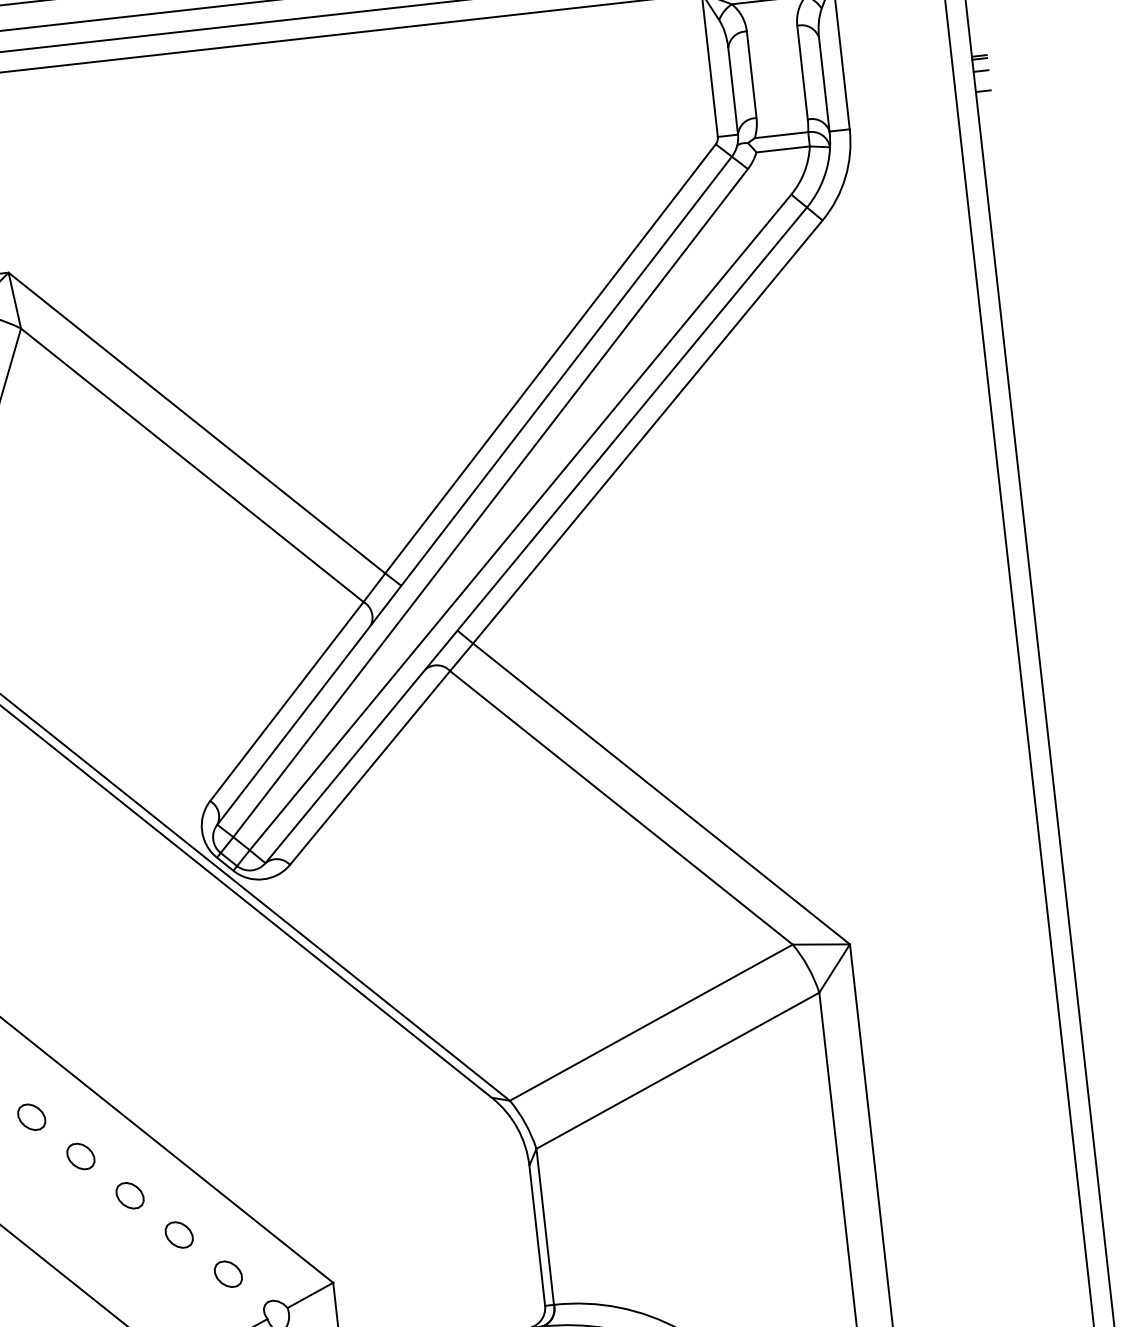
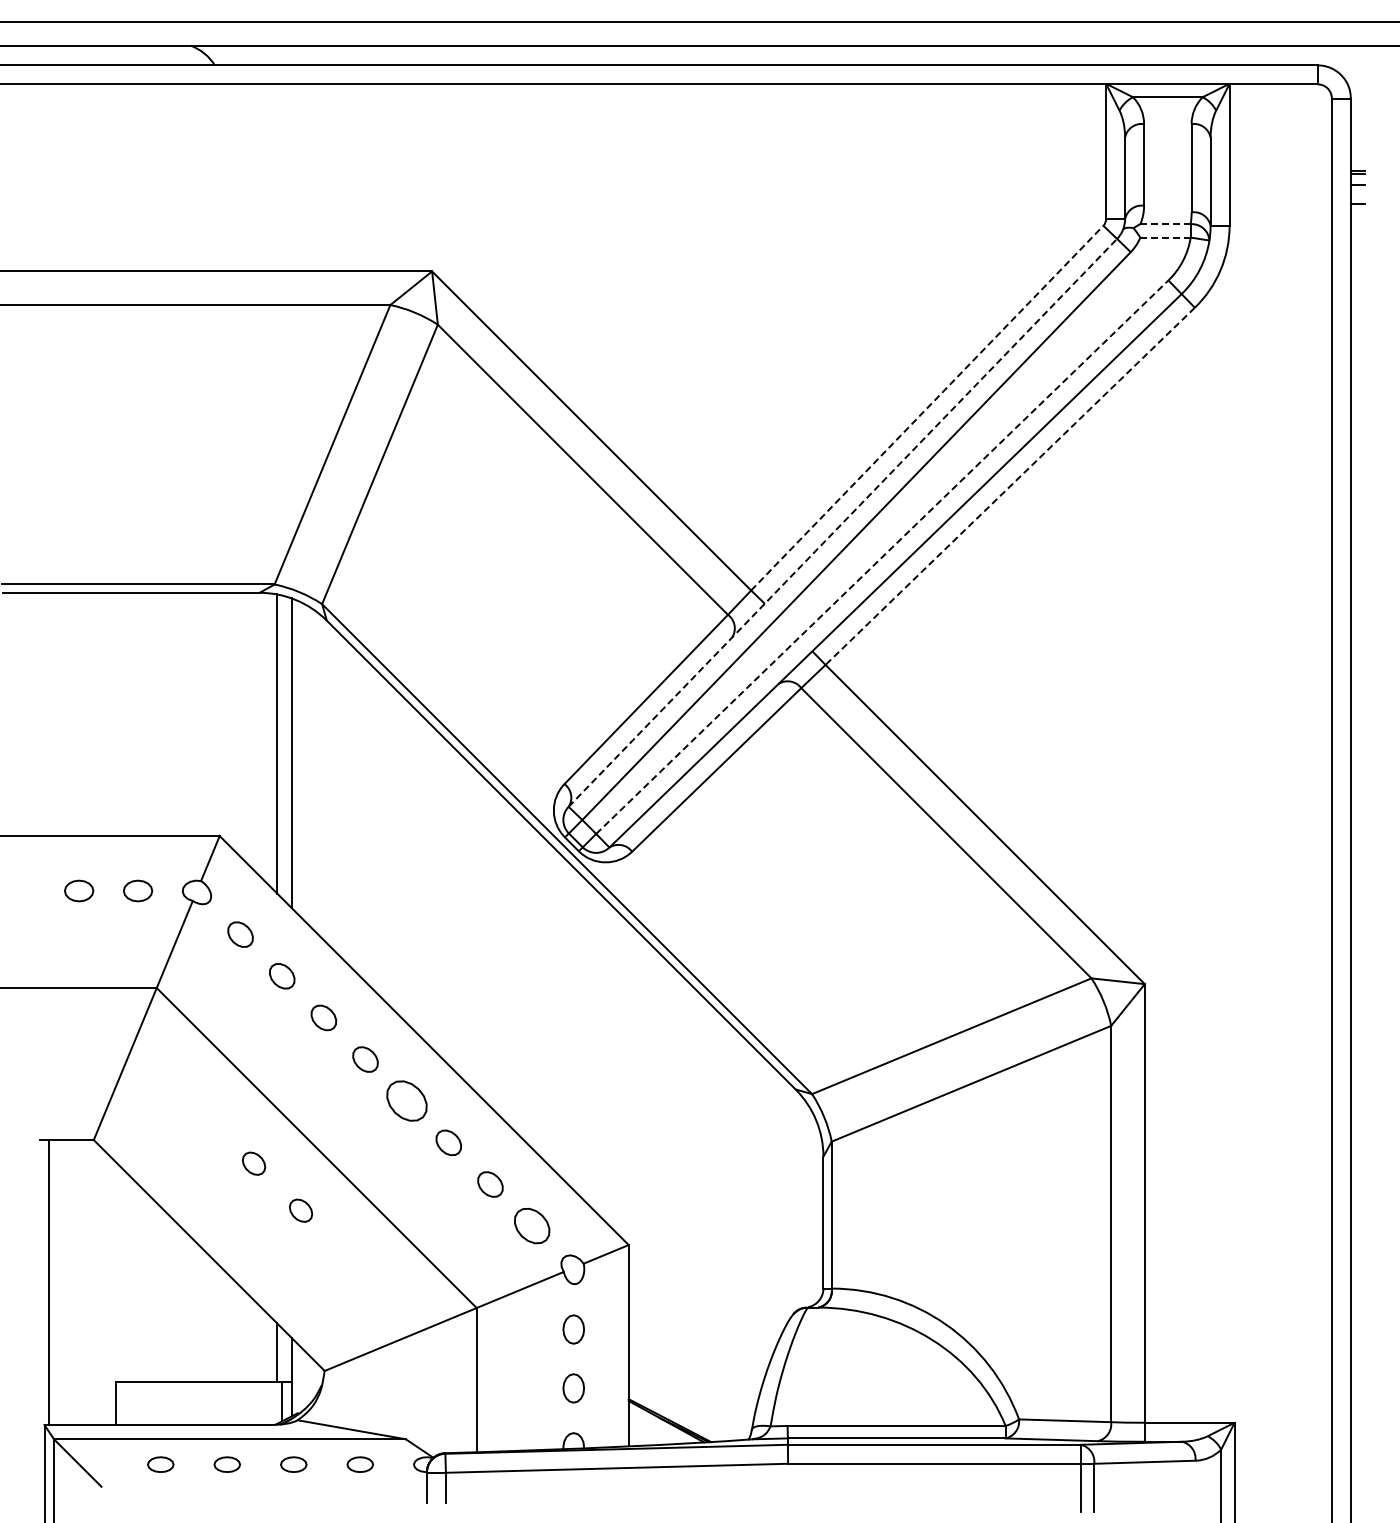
line: (782, 135) -> (1166, 224), solid -> dashed
line: (783, 149) -> (1165, 237), solid -> dashed
line: (550, 359) -> (927, 408), solid -> dashed
line: (648, 432) -> (1010, 486), solid -> dashed
line: (474, 490) -> (842, 522), solid -> dashed
line: (520, 521) -> (882, 556), solid -> dashed
part: (81, 1156) -> (407, 1101), size x1.6
part: (227, 1274) -> (531, 1226), size x1.4

